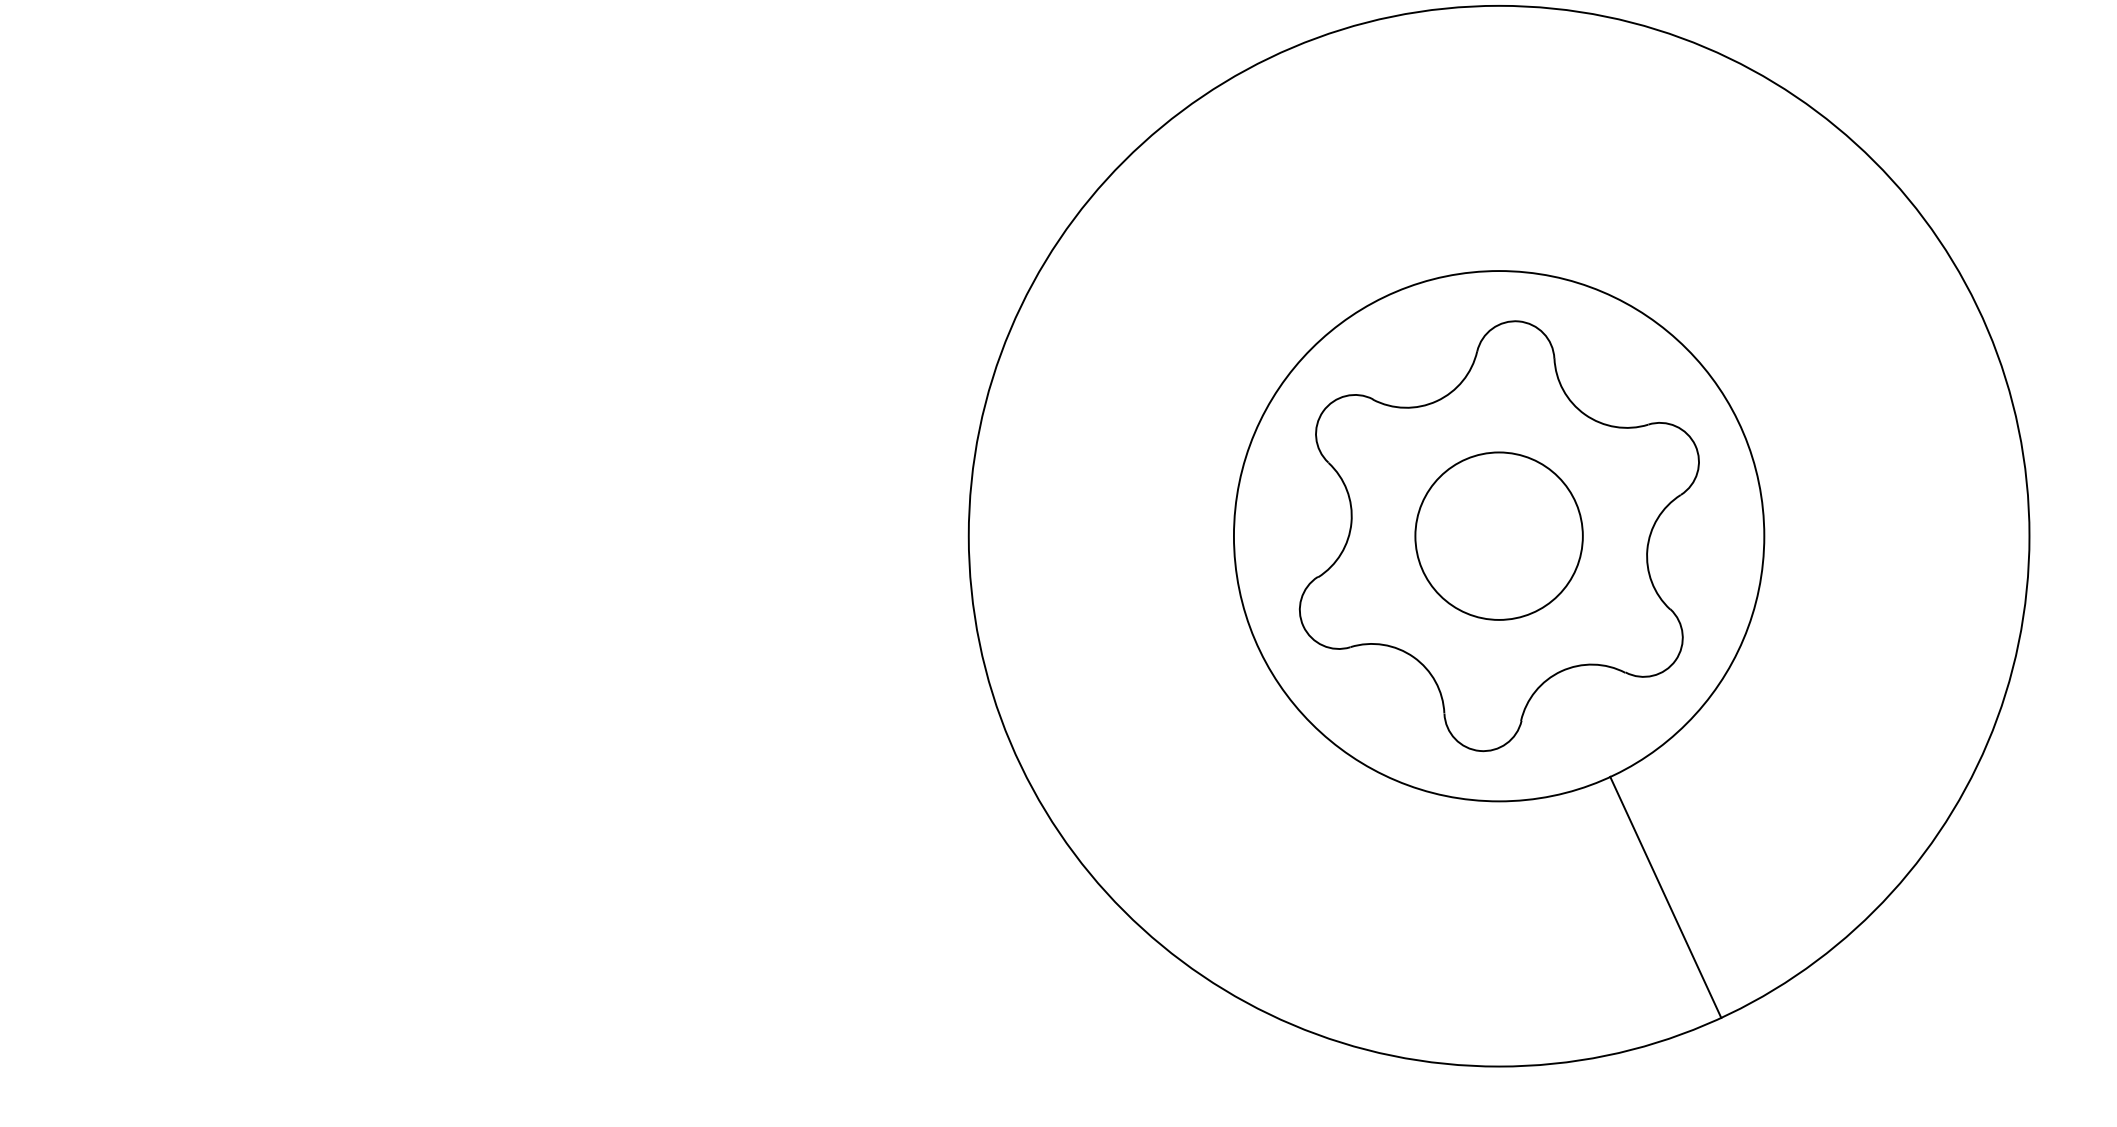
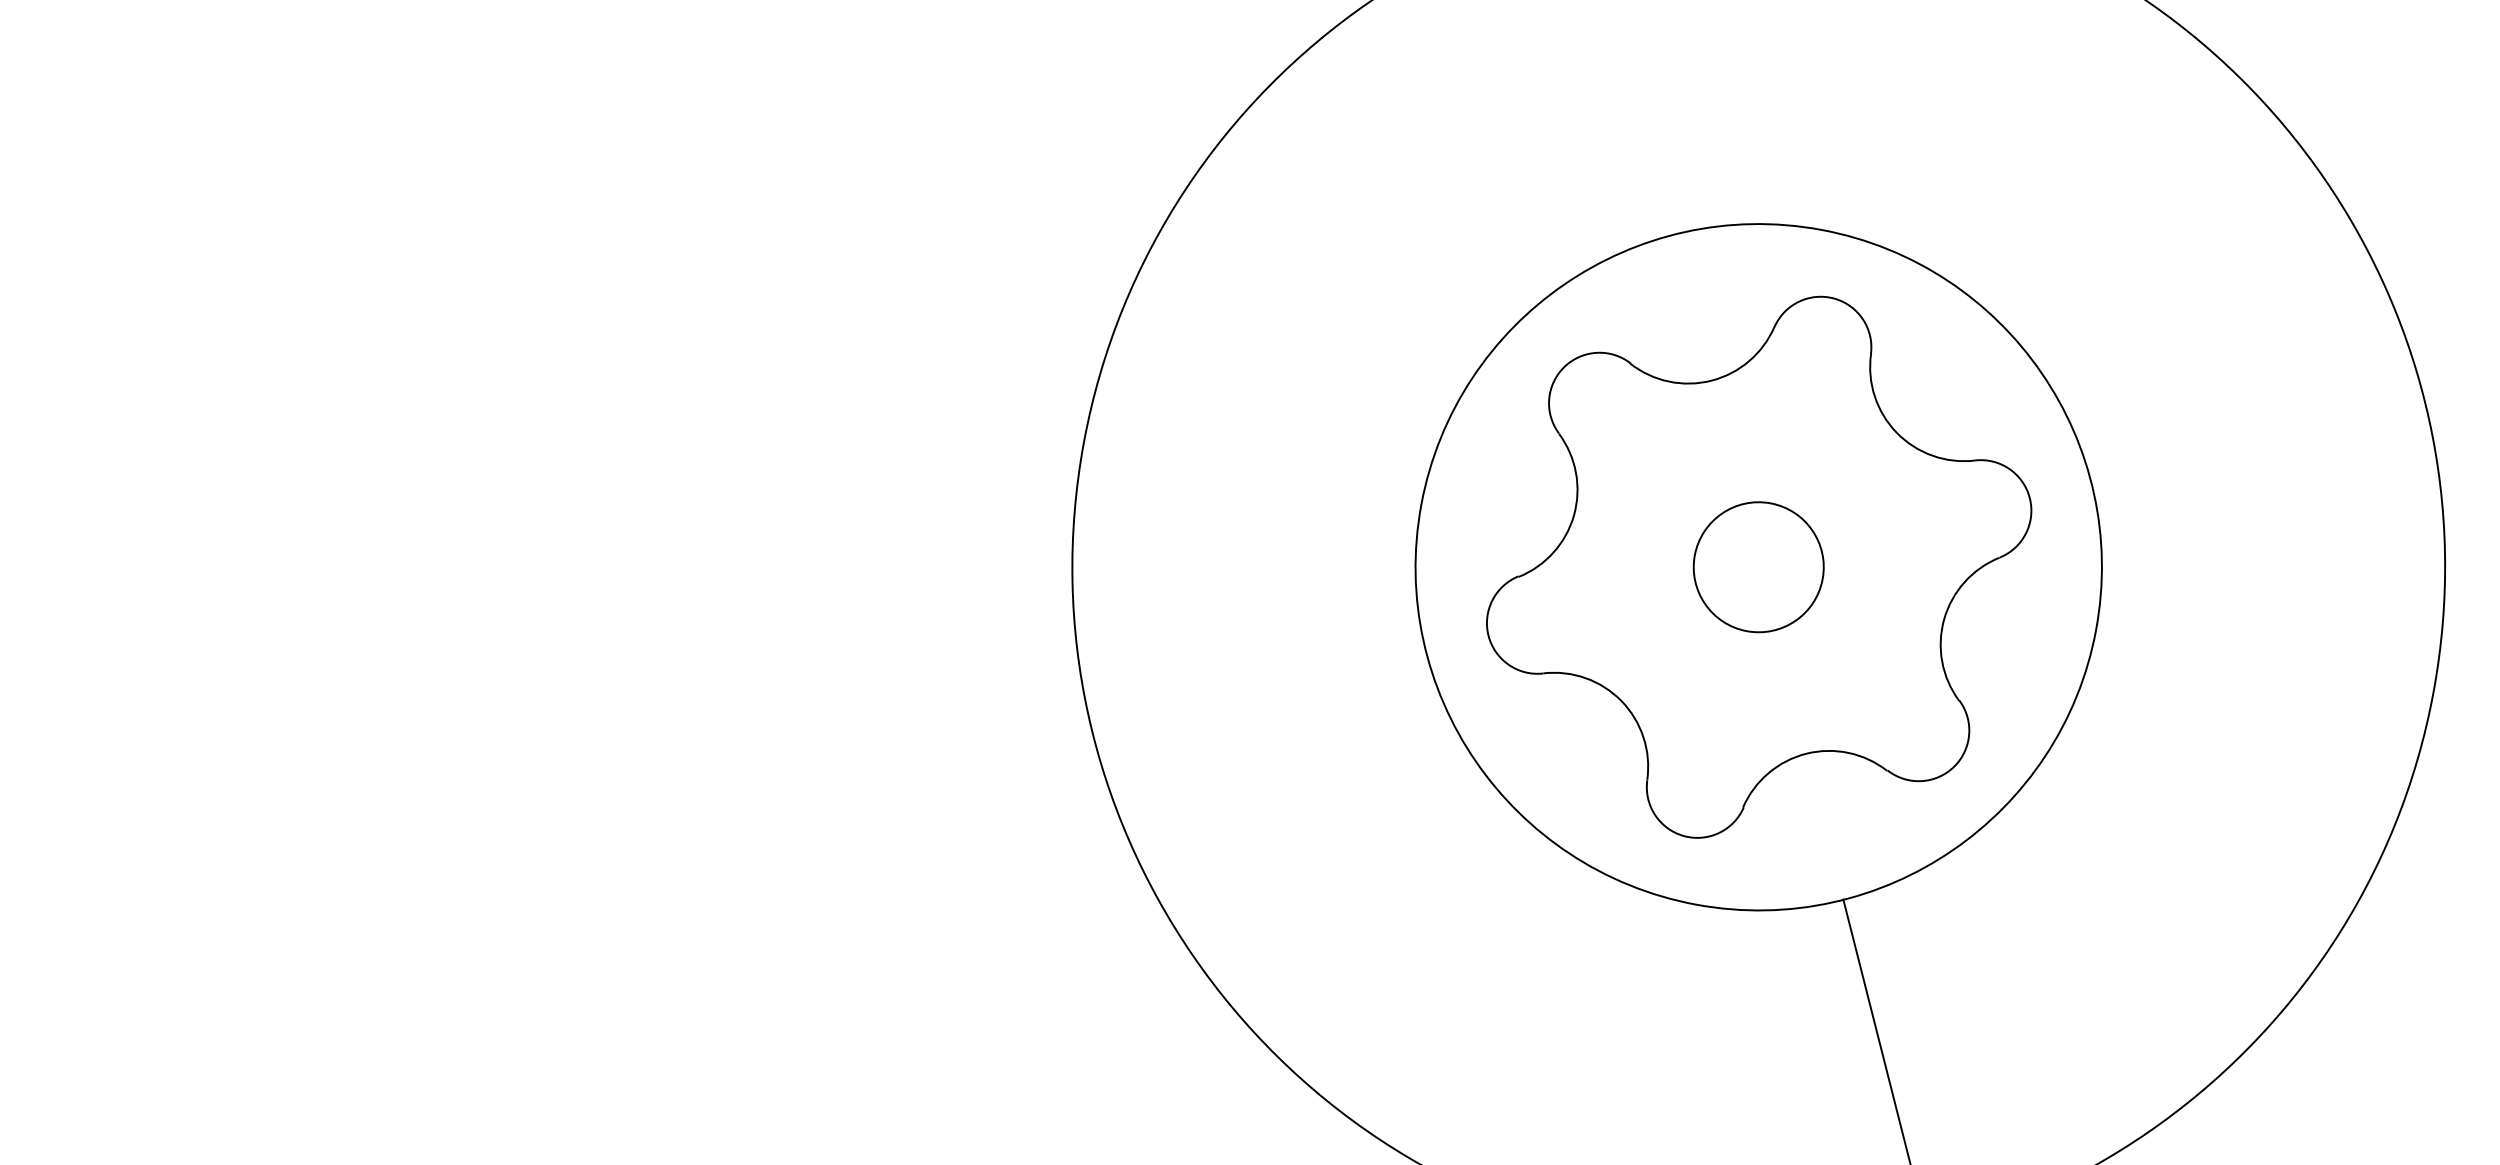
circle: (1498, 535) -> (1758, 566), size x0.6

